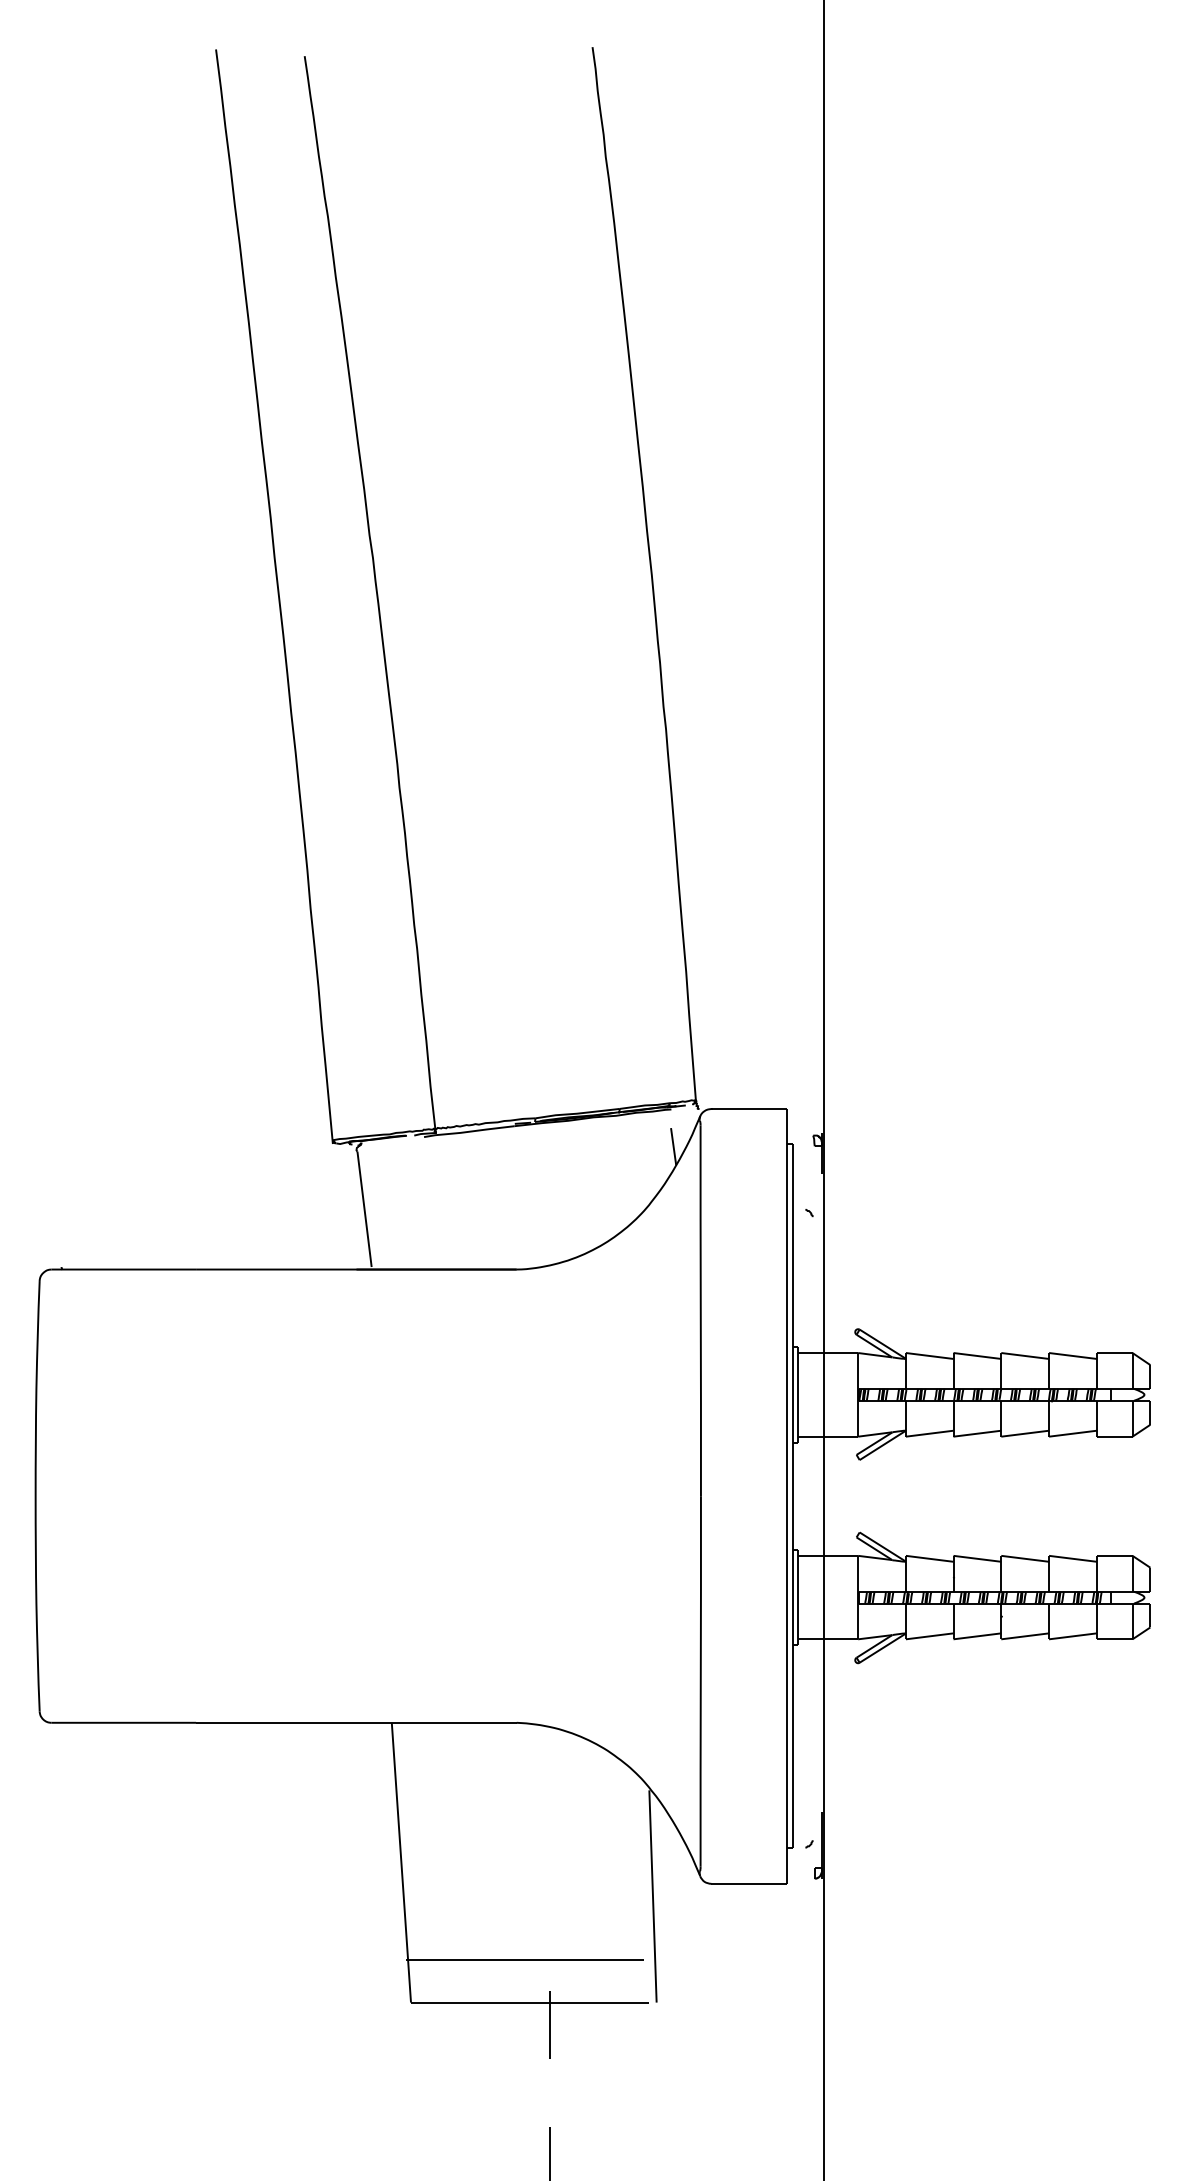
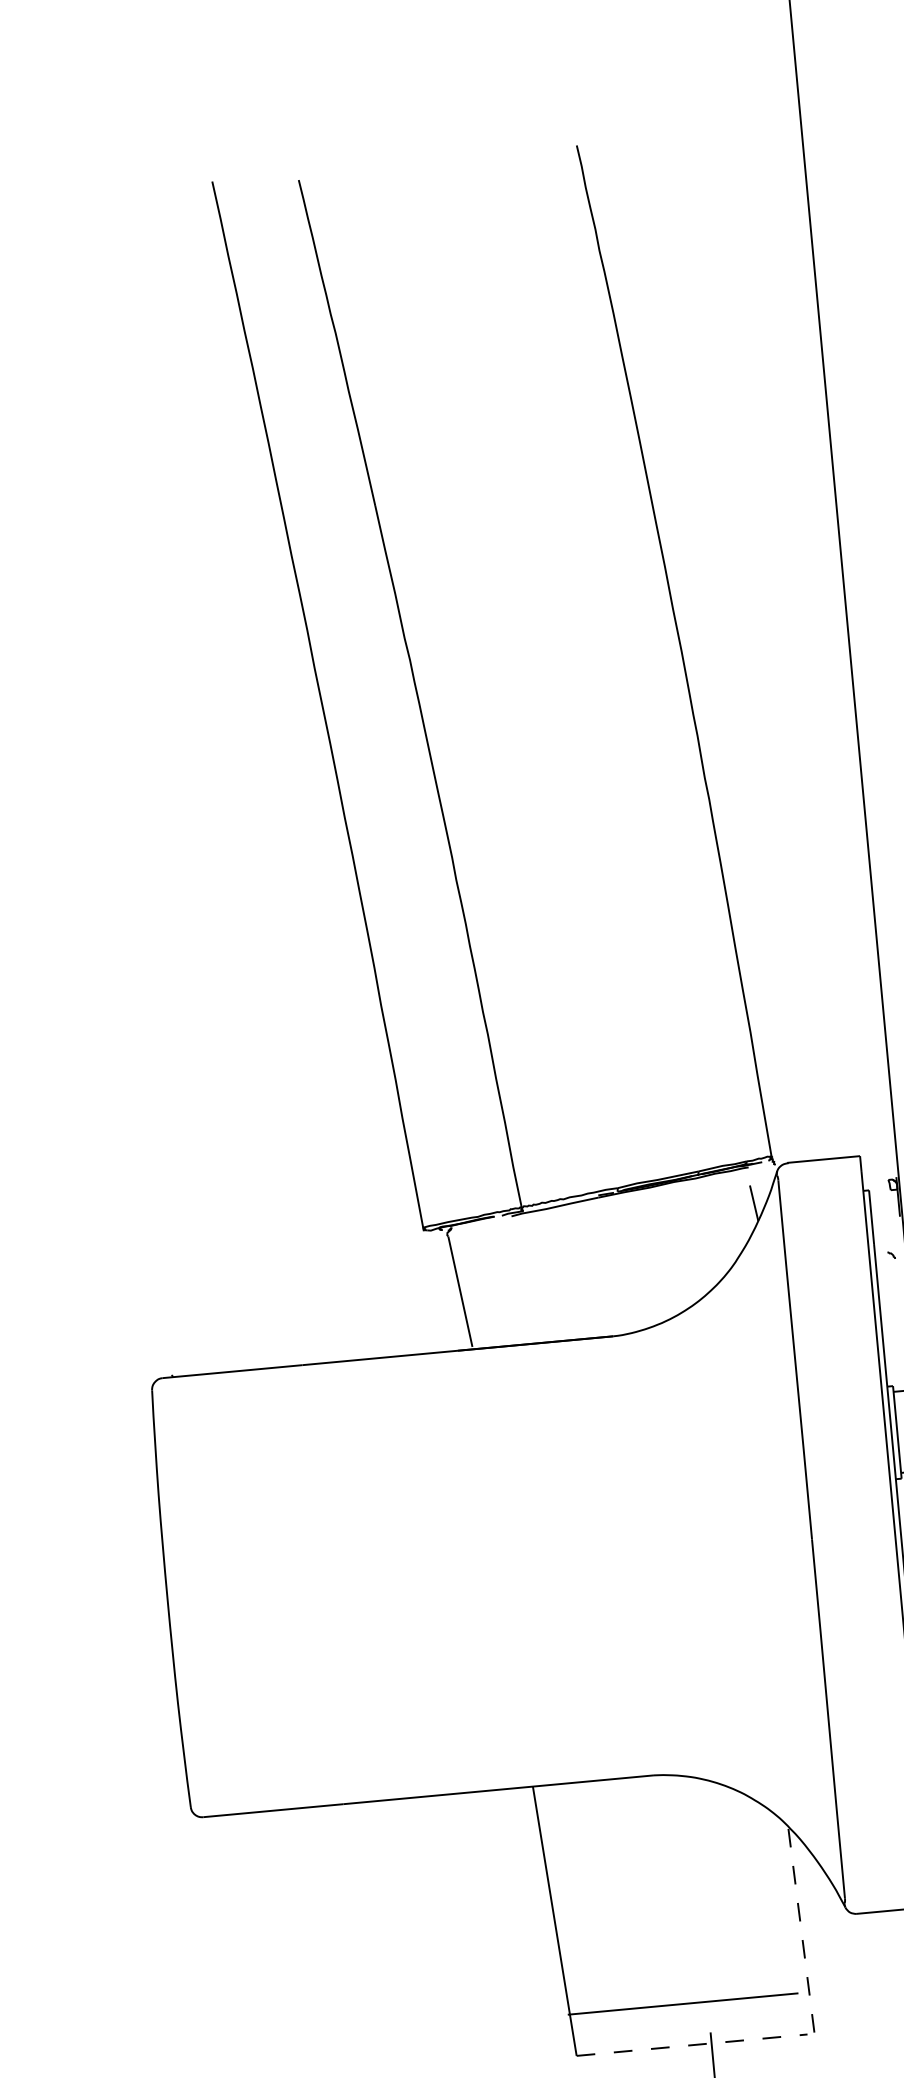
line: (653, 1896) -> (802, 1931), solid -> dashed
line: (530, 2002) -> (692, 2045), solid -> dashed

